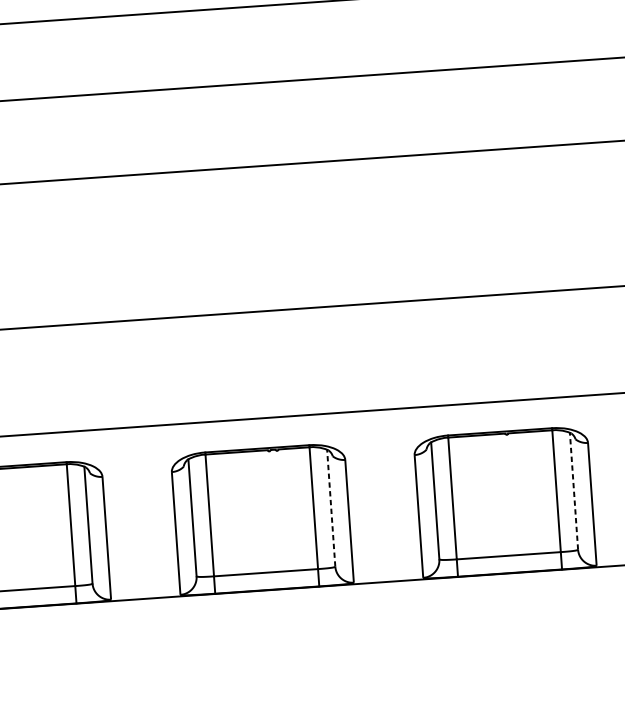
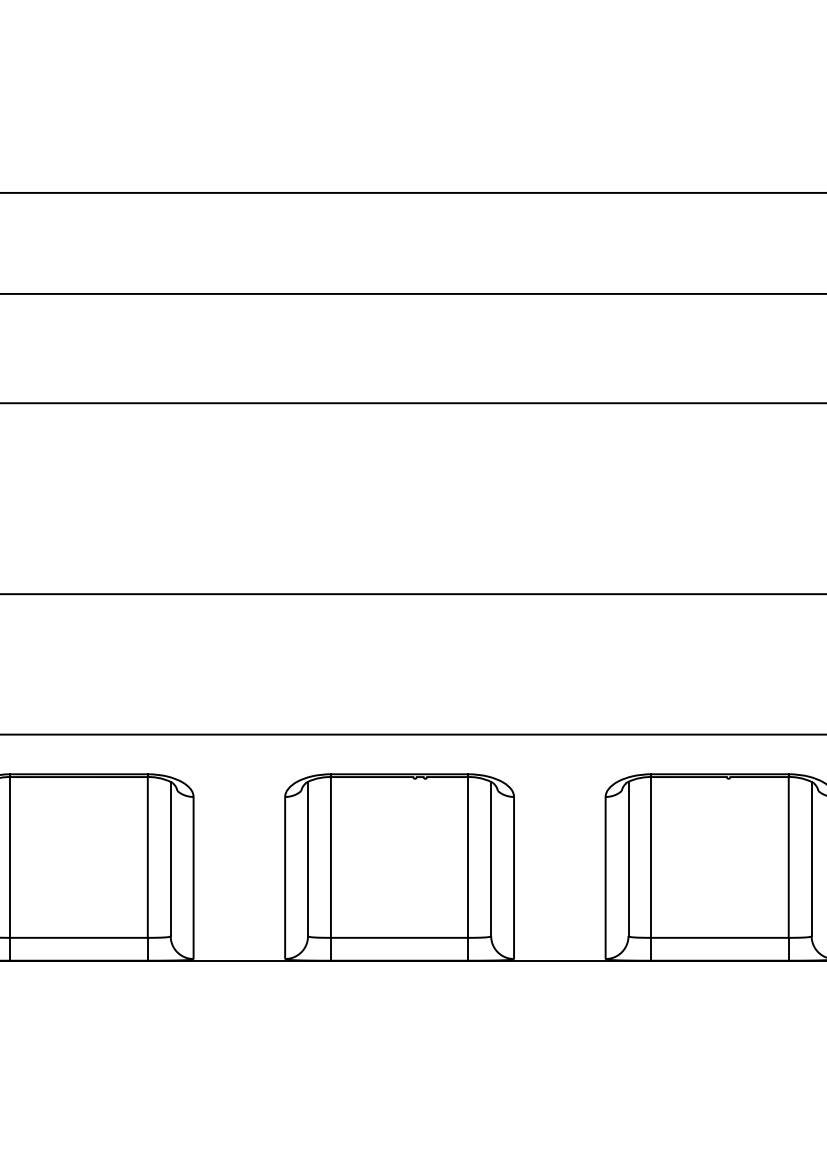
line: (573, 490) -> (811, 858), dashed -> solid
line: (331, 507) -> (491, 858), dashed -> solid

